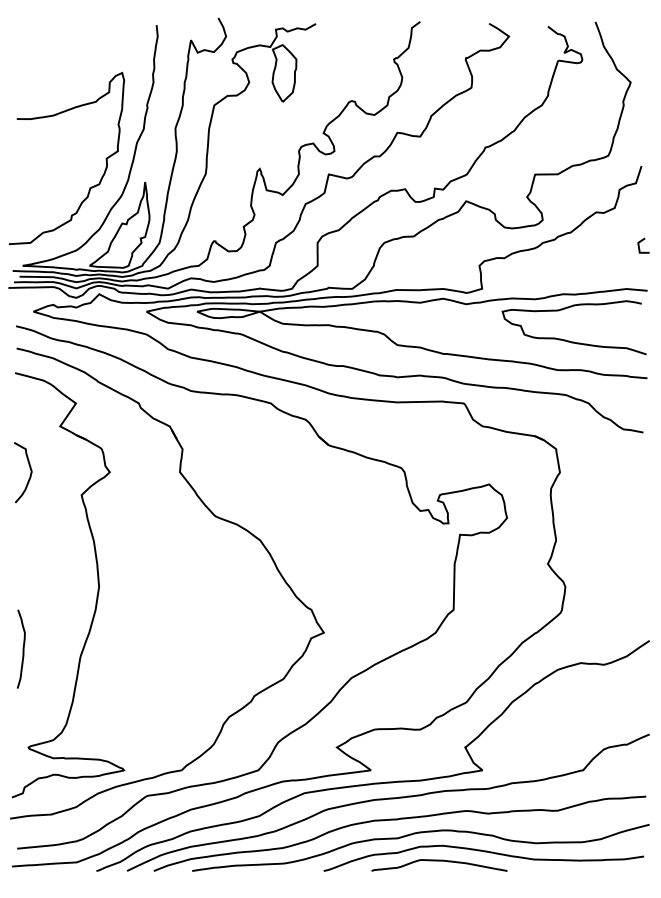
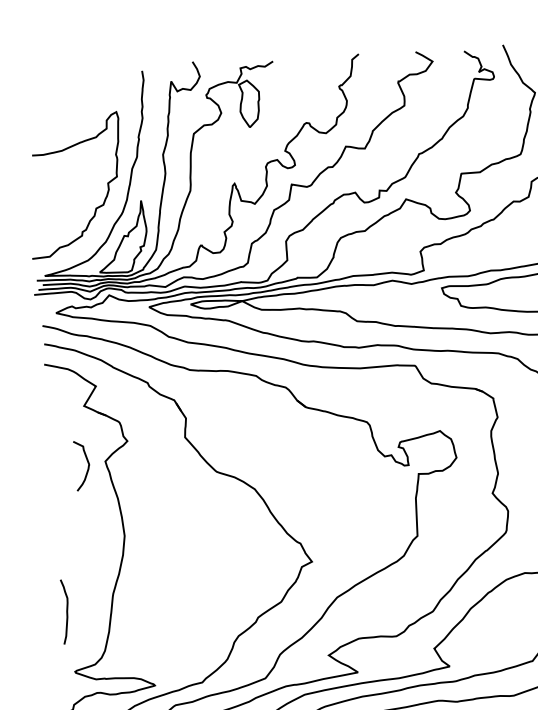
curve: (29, 475) -> (87, 467), moved
curve: (22, 648) -> (66, 611), moved

